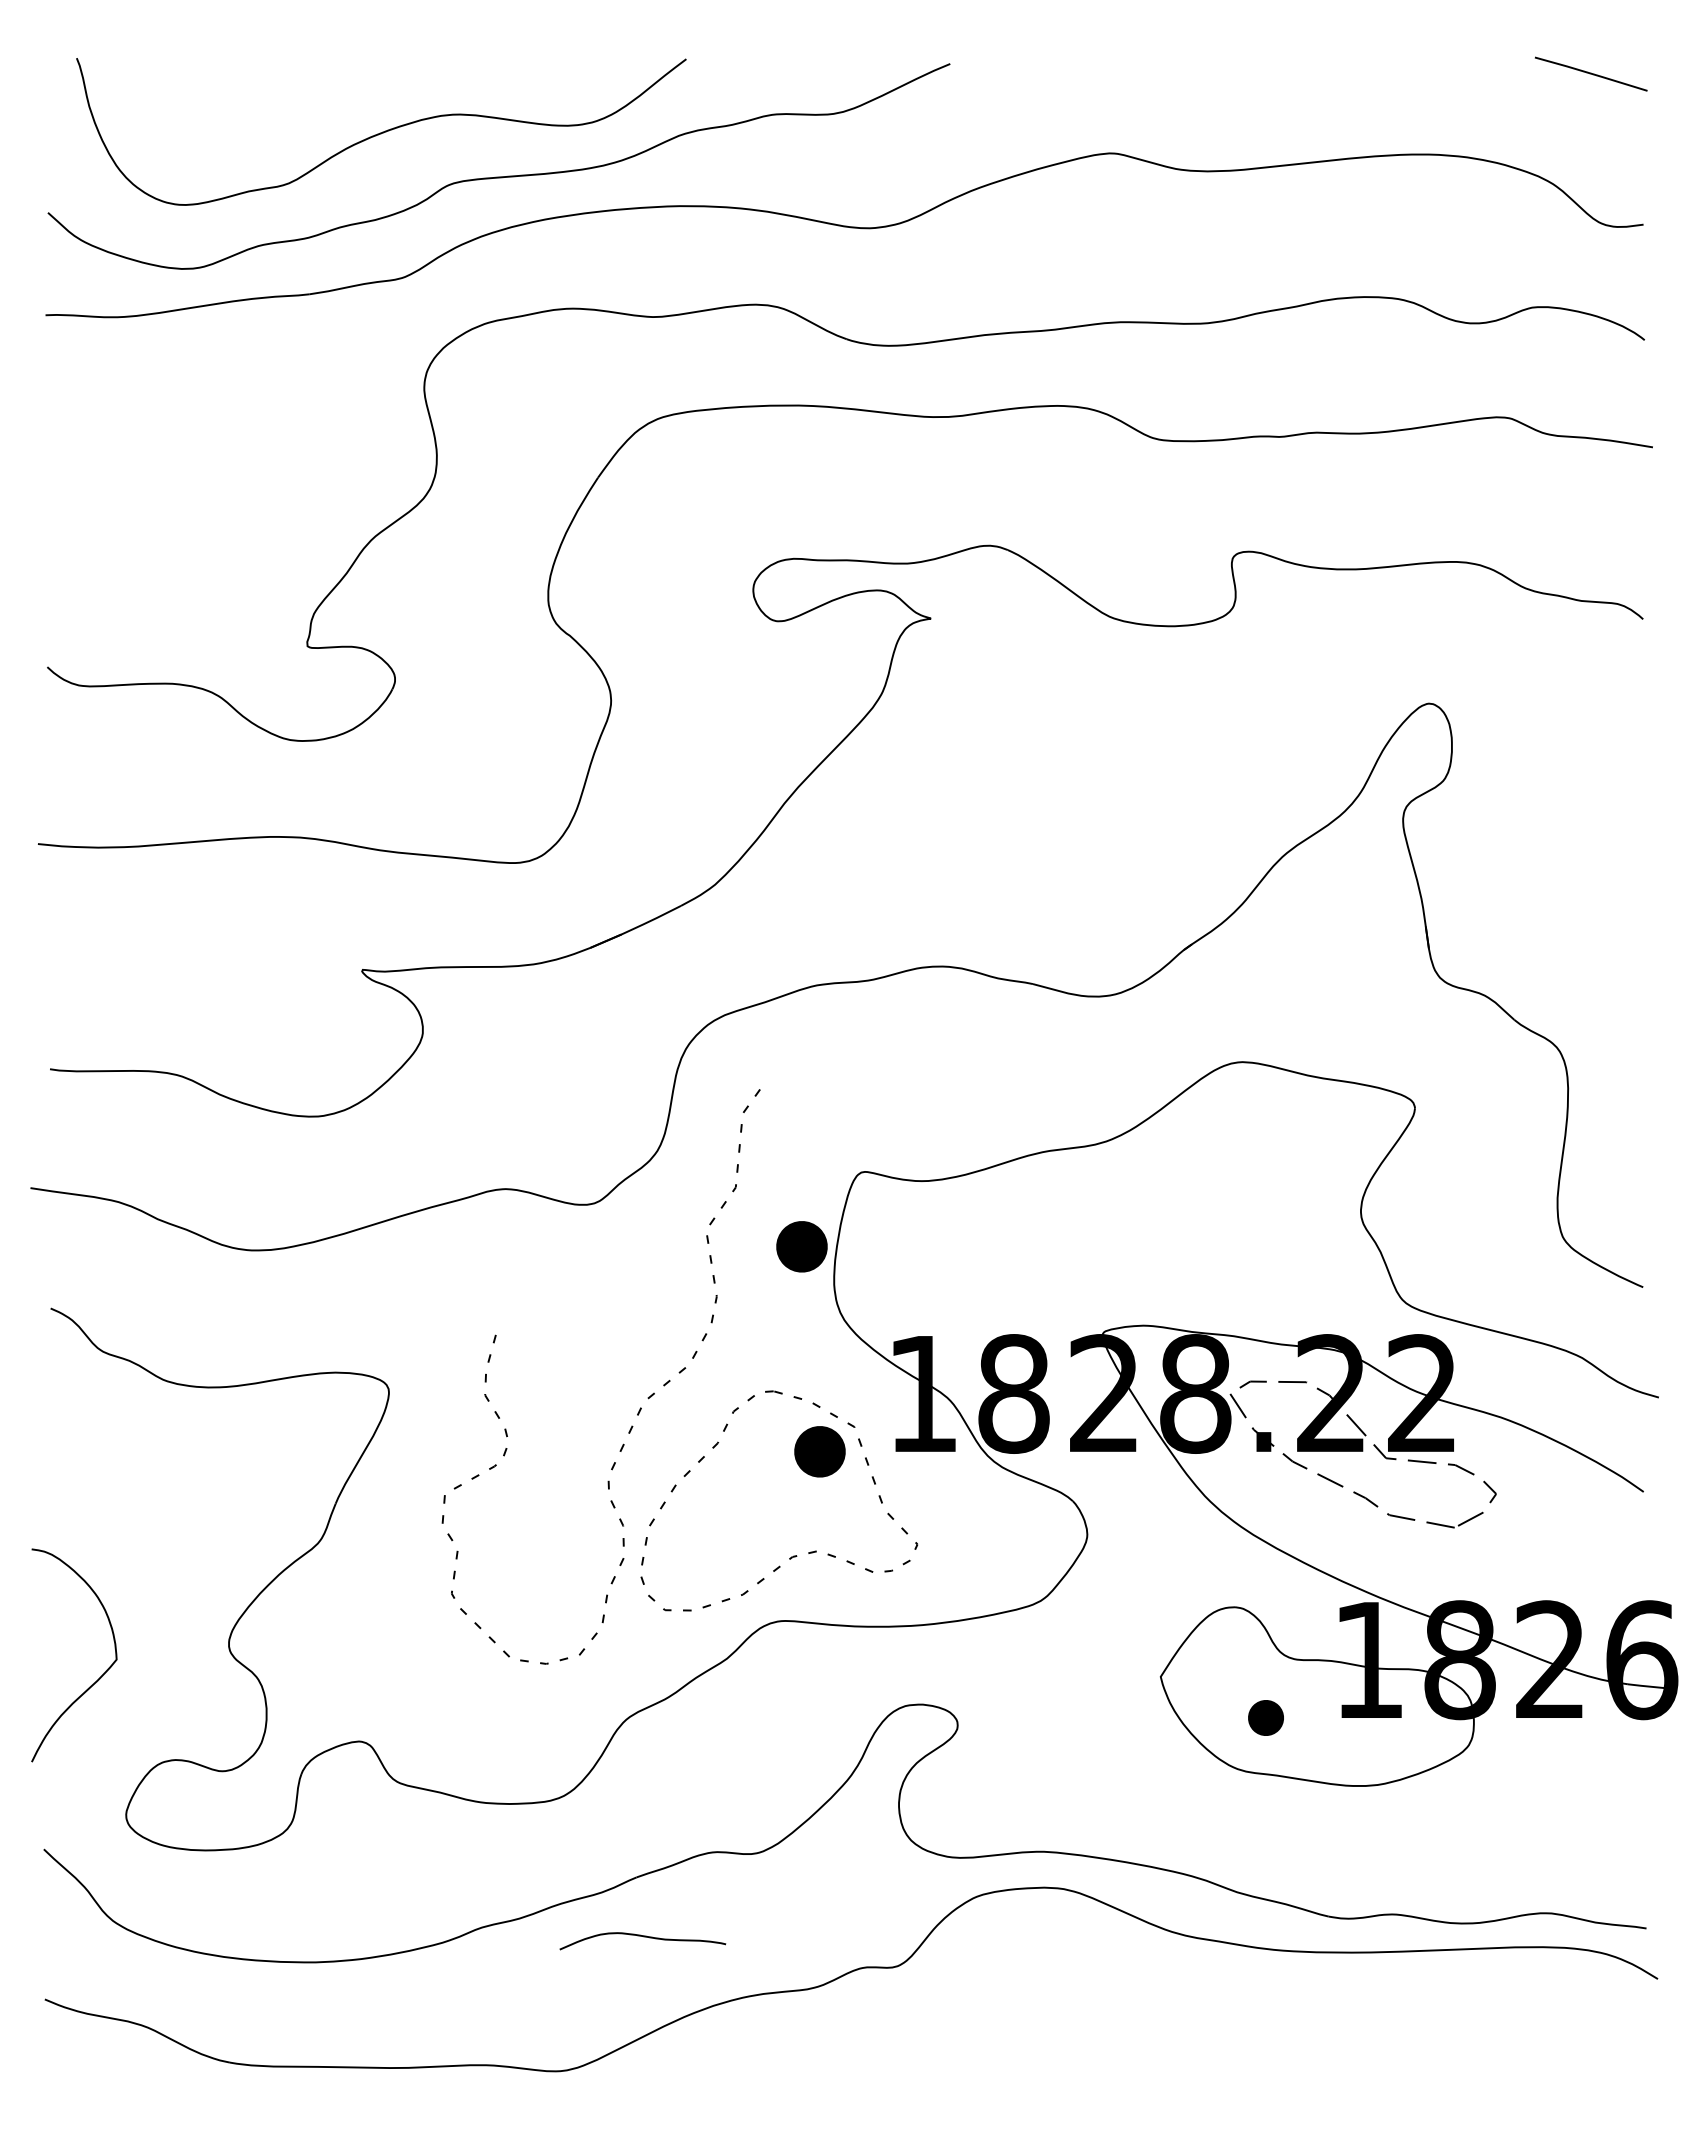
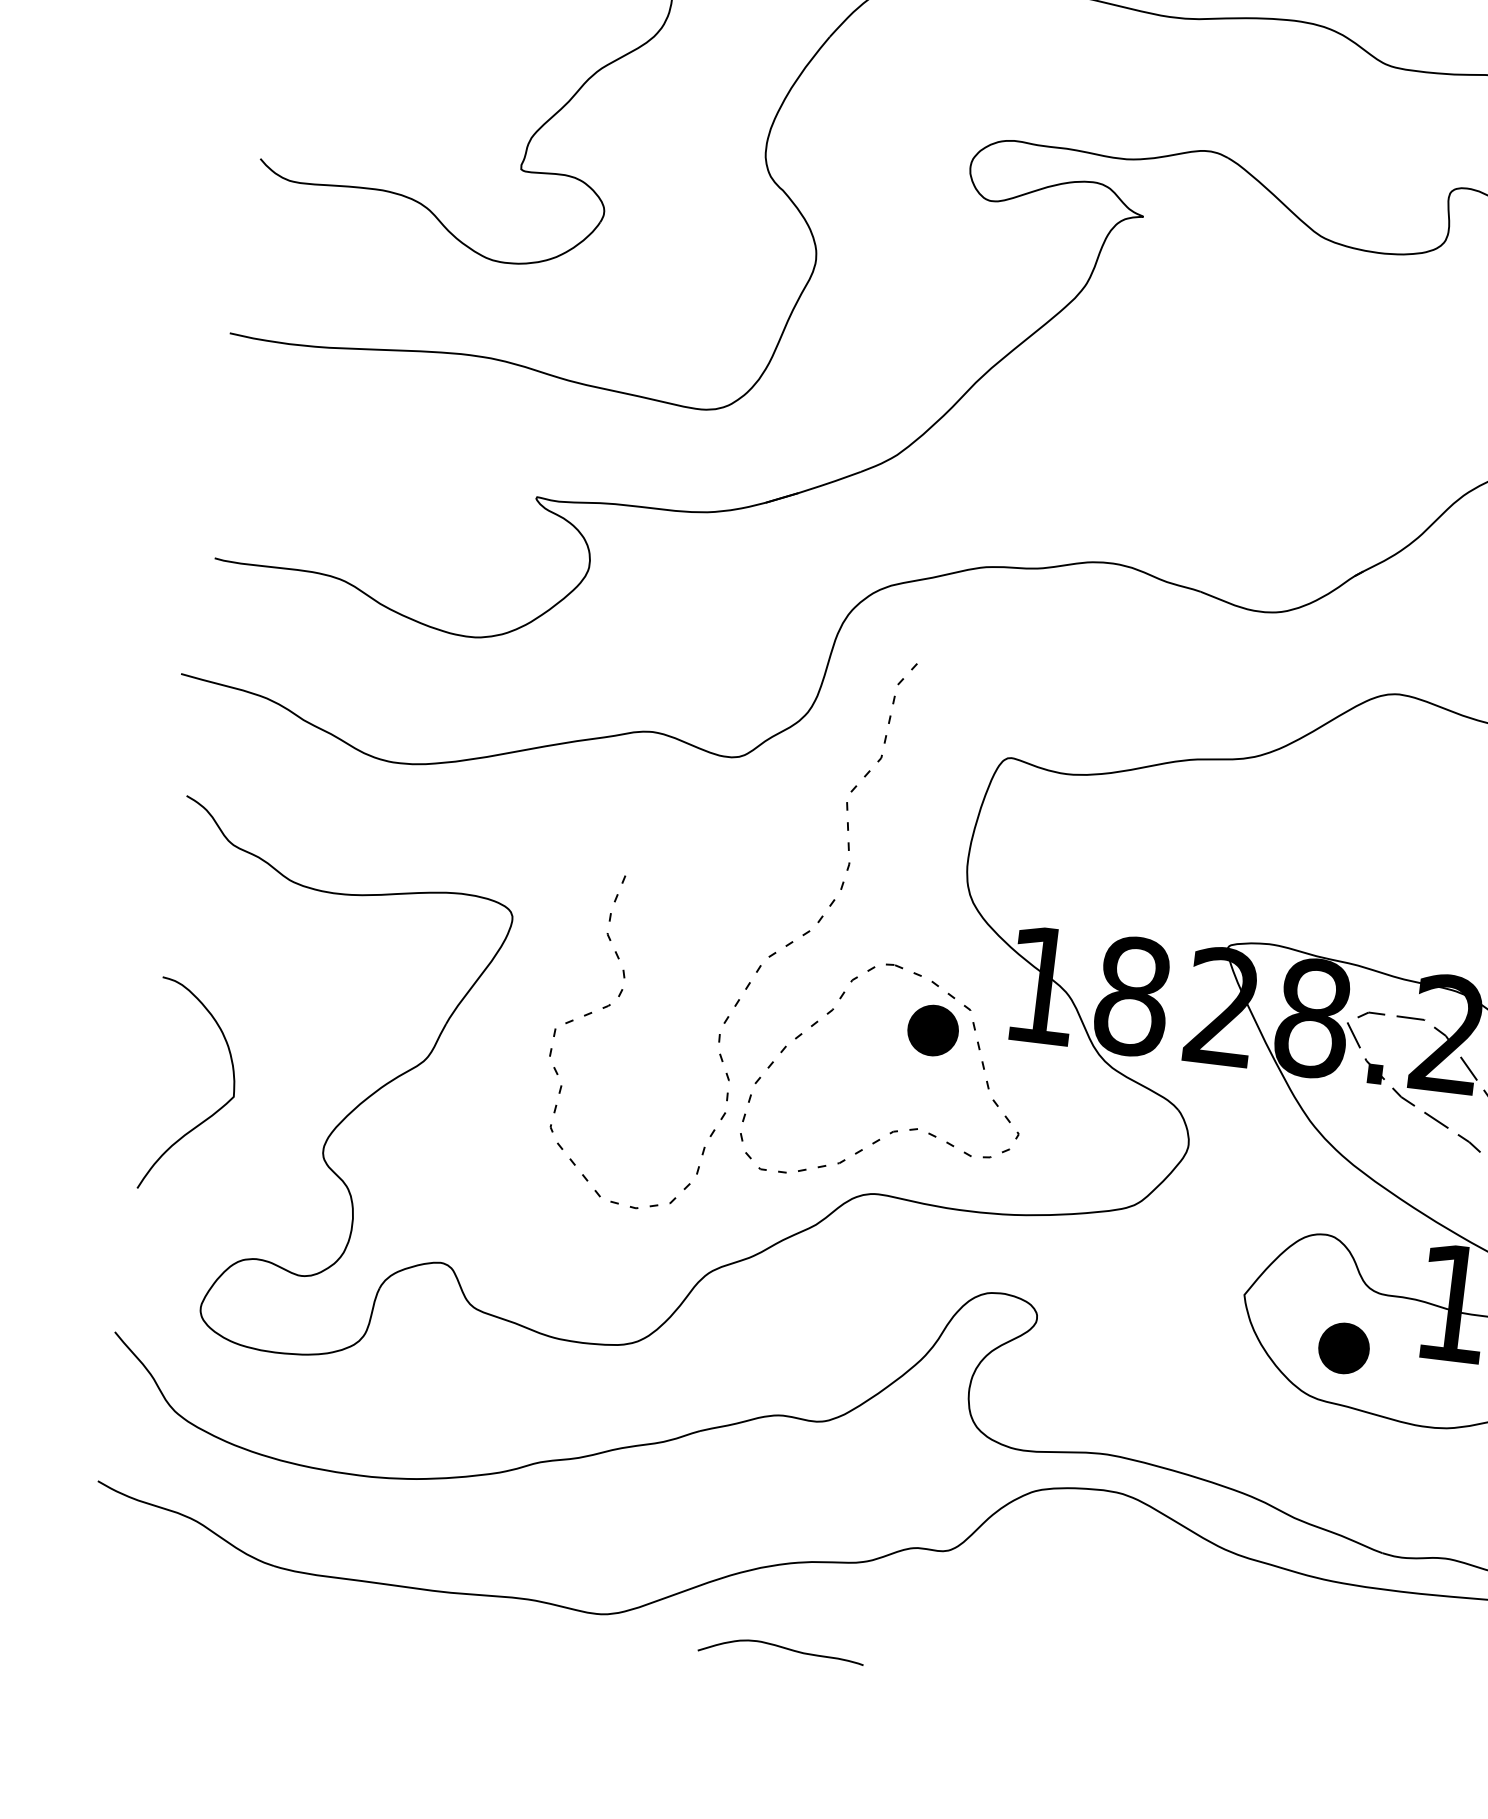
part: (801, 1246) -> (939, 824), removed
curve: (98, 1678) -> (213, 1113), moved
part: (1265, 1717) -> (1343, 1347), size x1.43
curve: (643, 1937) -> (782, 1648), moved

